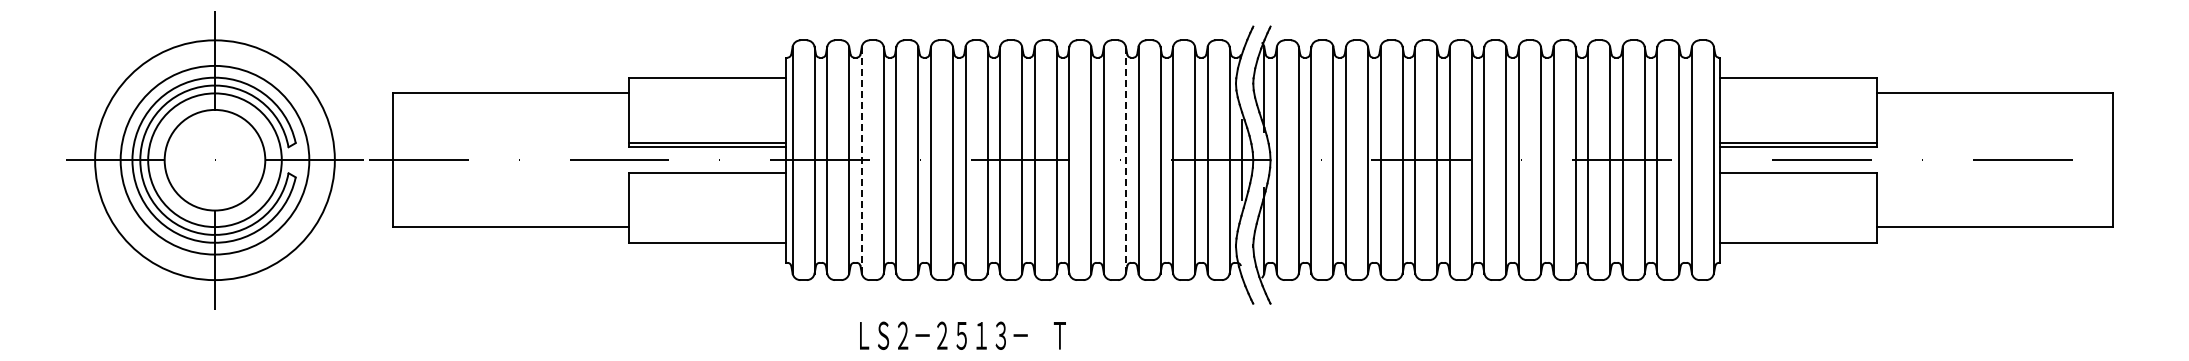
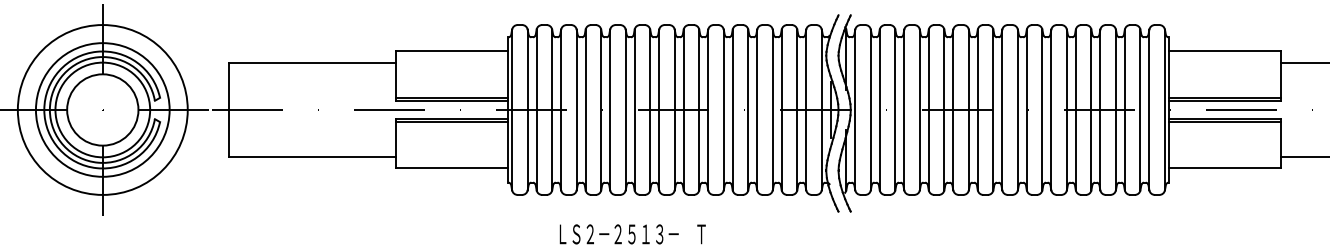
line: (861, 160) -> (560, 110), dashed -> solid
line: (1125, 160) -> (747, 110), dashed -> solid
line: (707, 177) -> (451, 122), added
line: (1798, 177) -> (1224, 122), added

